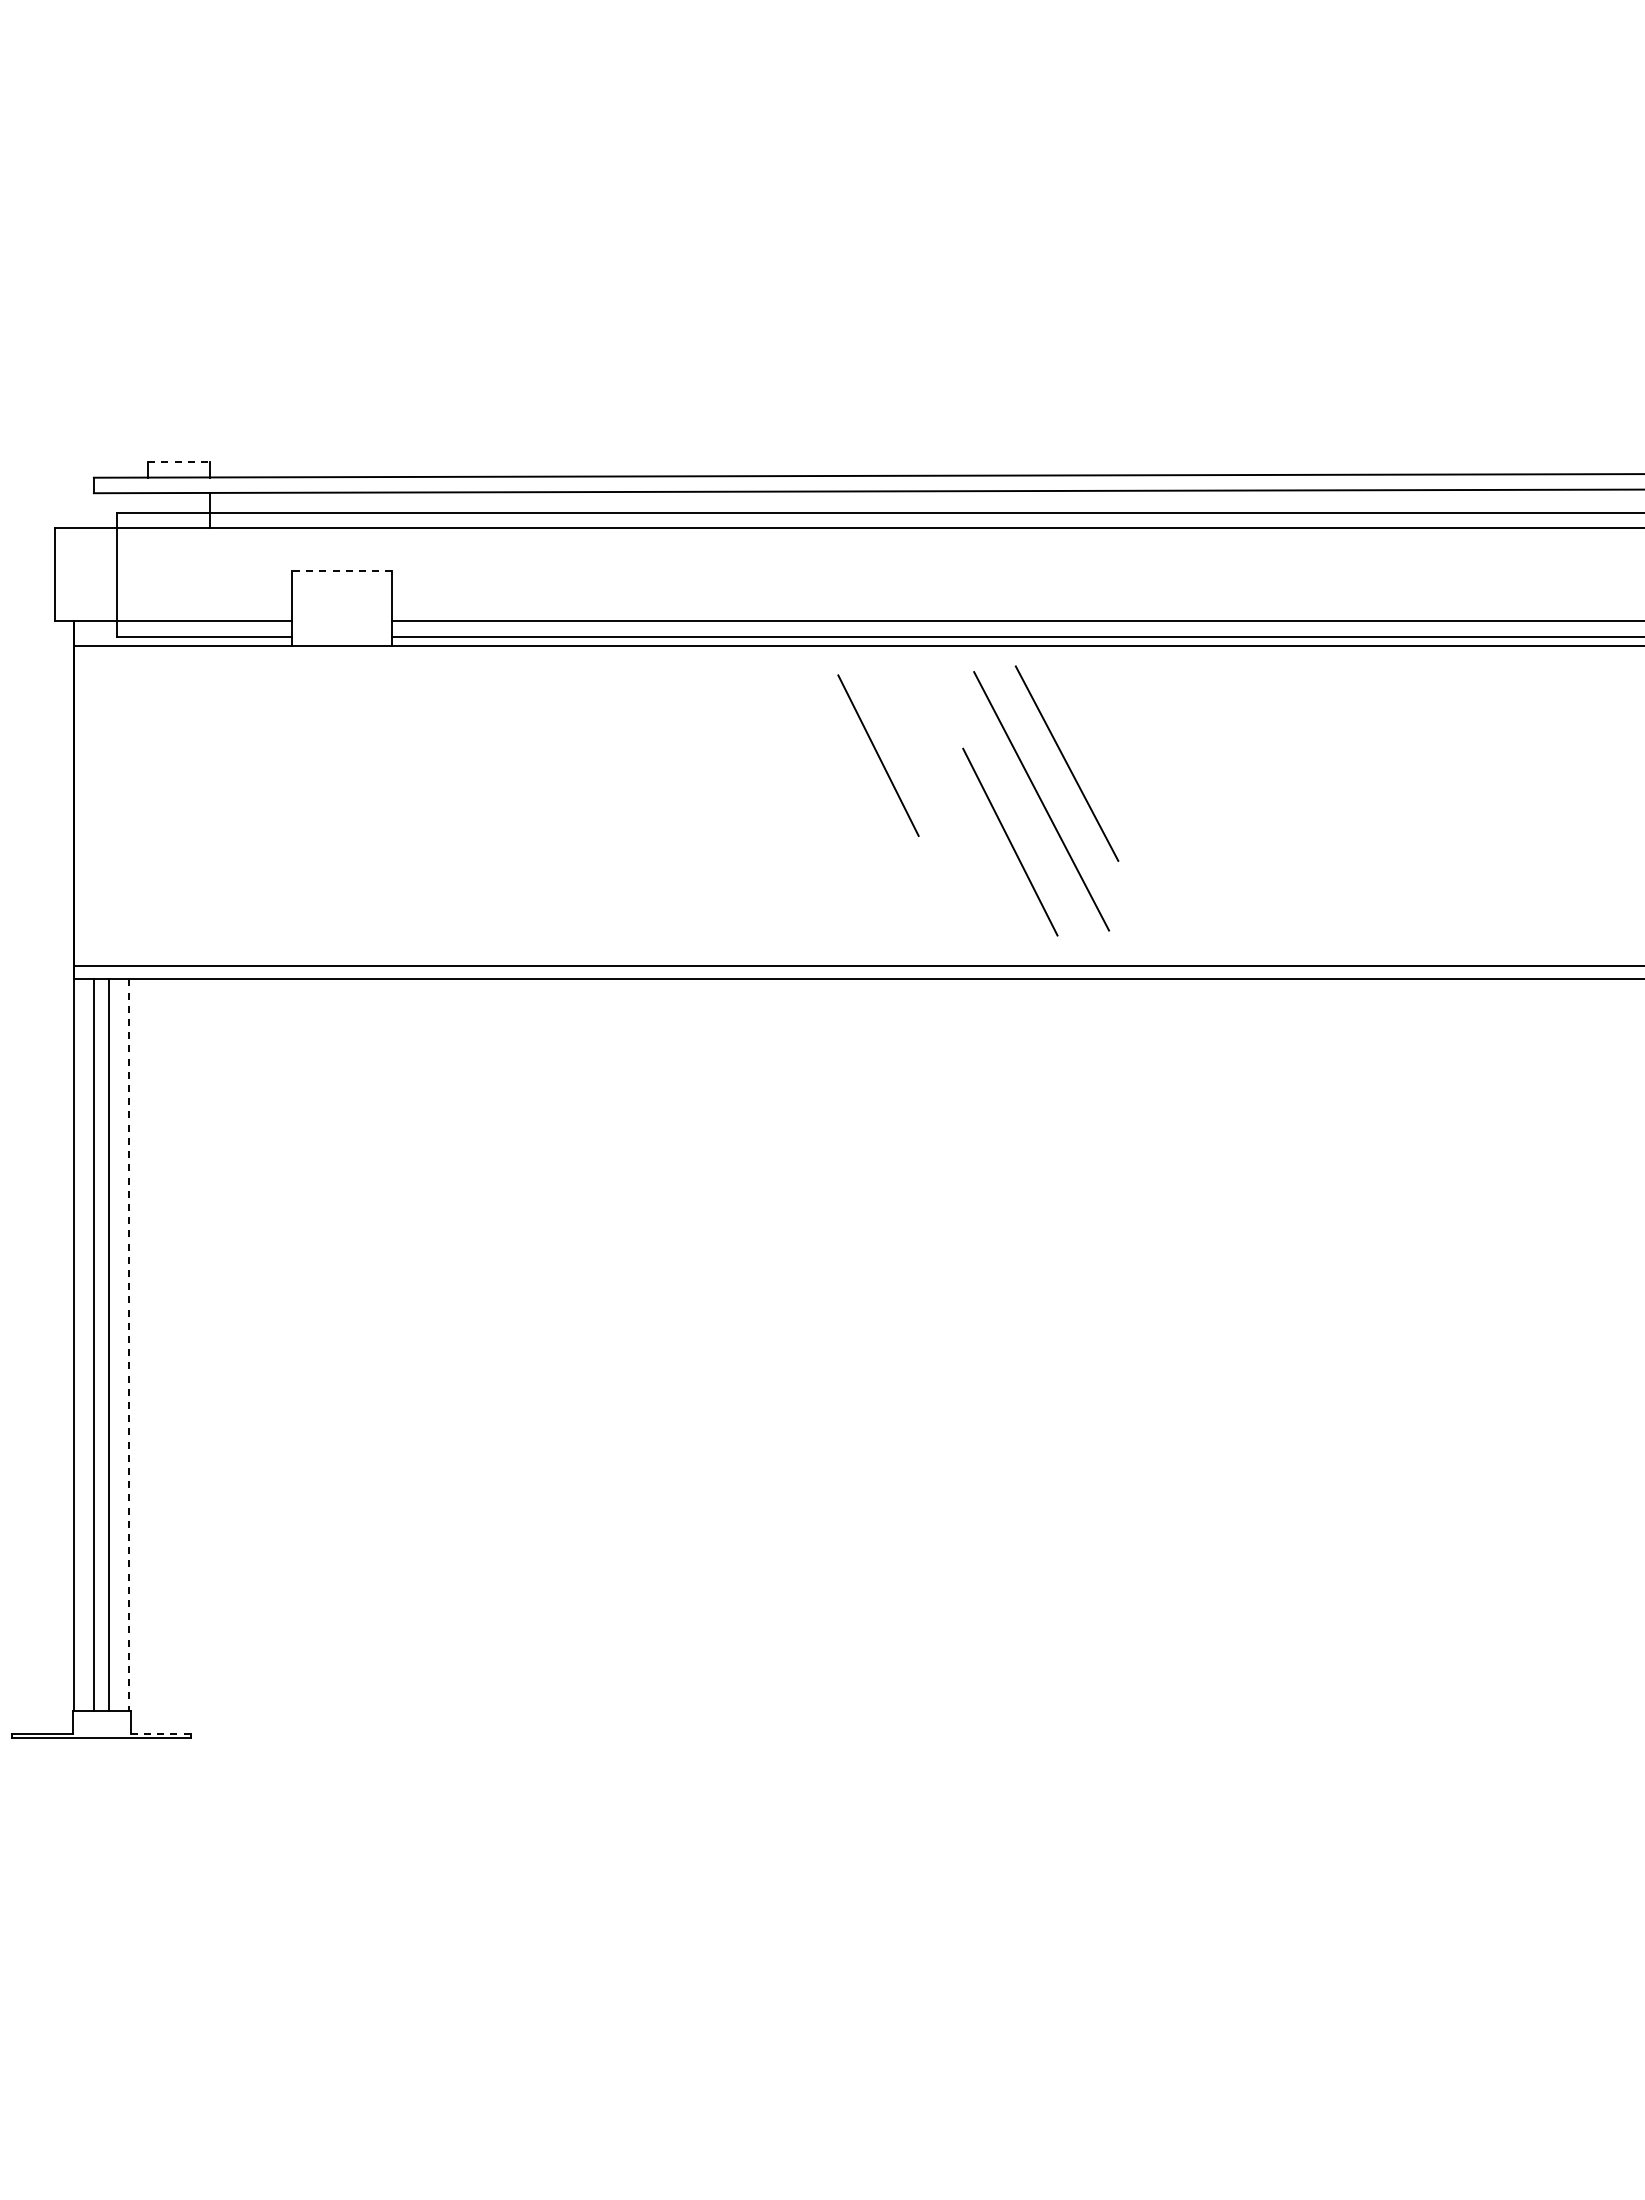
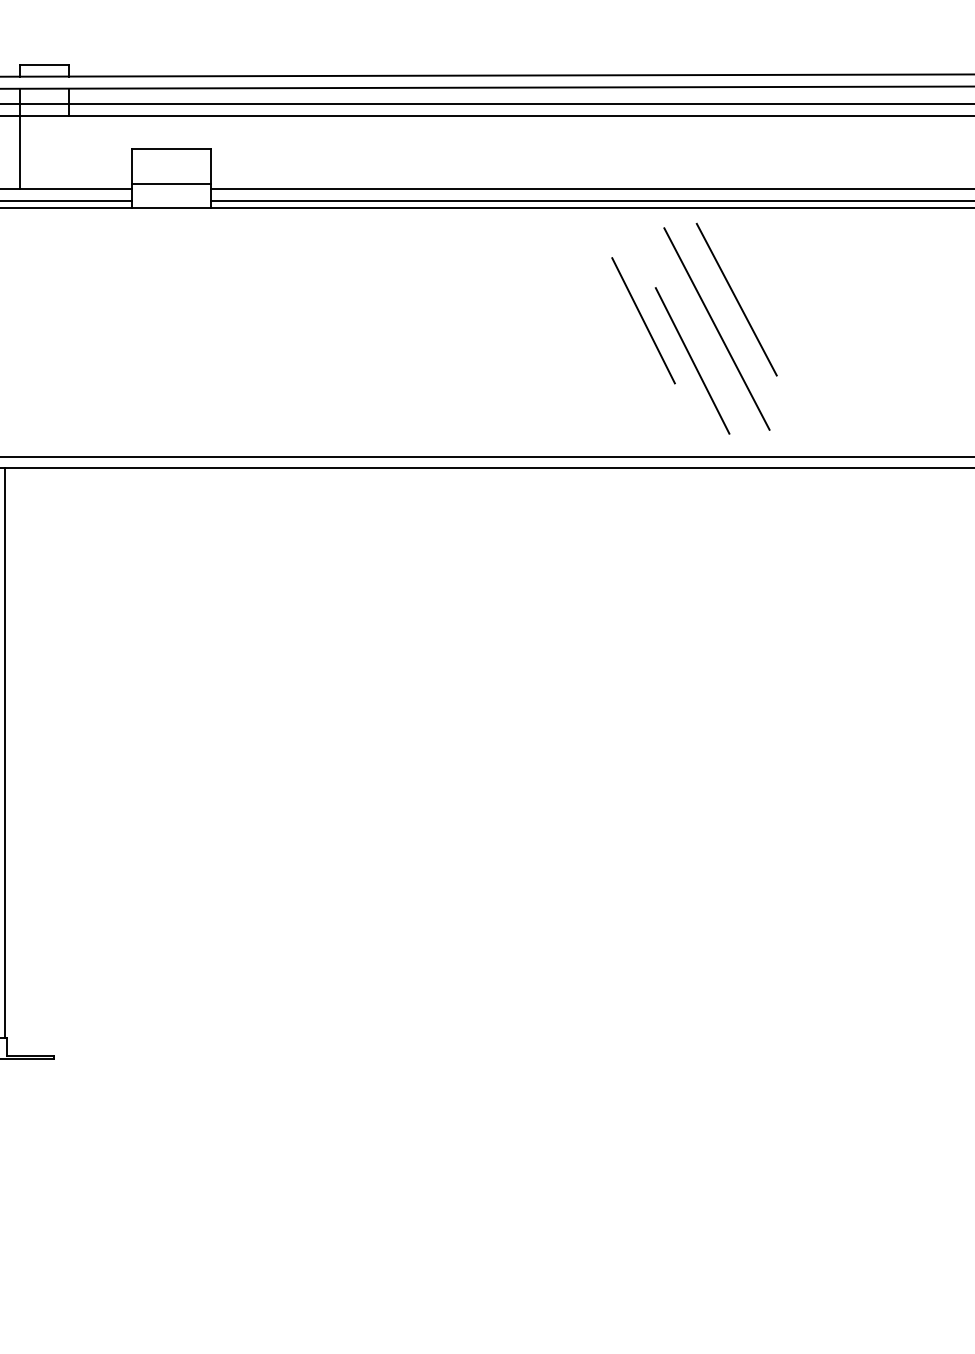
line: (179, 462) -> (44, 64), dashed -> solid
line: (148, 557) -> (20, 138), added
line: (341, 570) -> (171, 149), dashed -> solid
line: (341, 615) -> (171, 184), added
line: (878, 755) -> (643, 320), moved
line: (128, 1345) -> (5, 753), dashed -> solid
line: (161, 1733) -> (30, 1055), dashed -> solid

